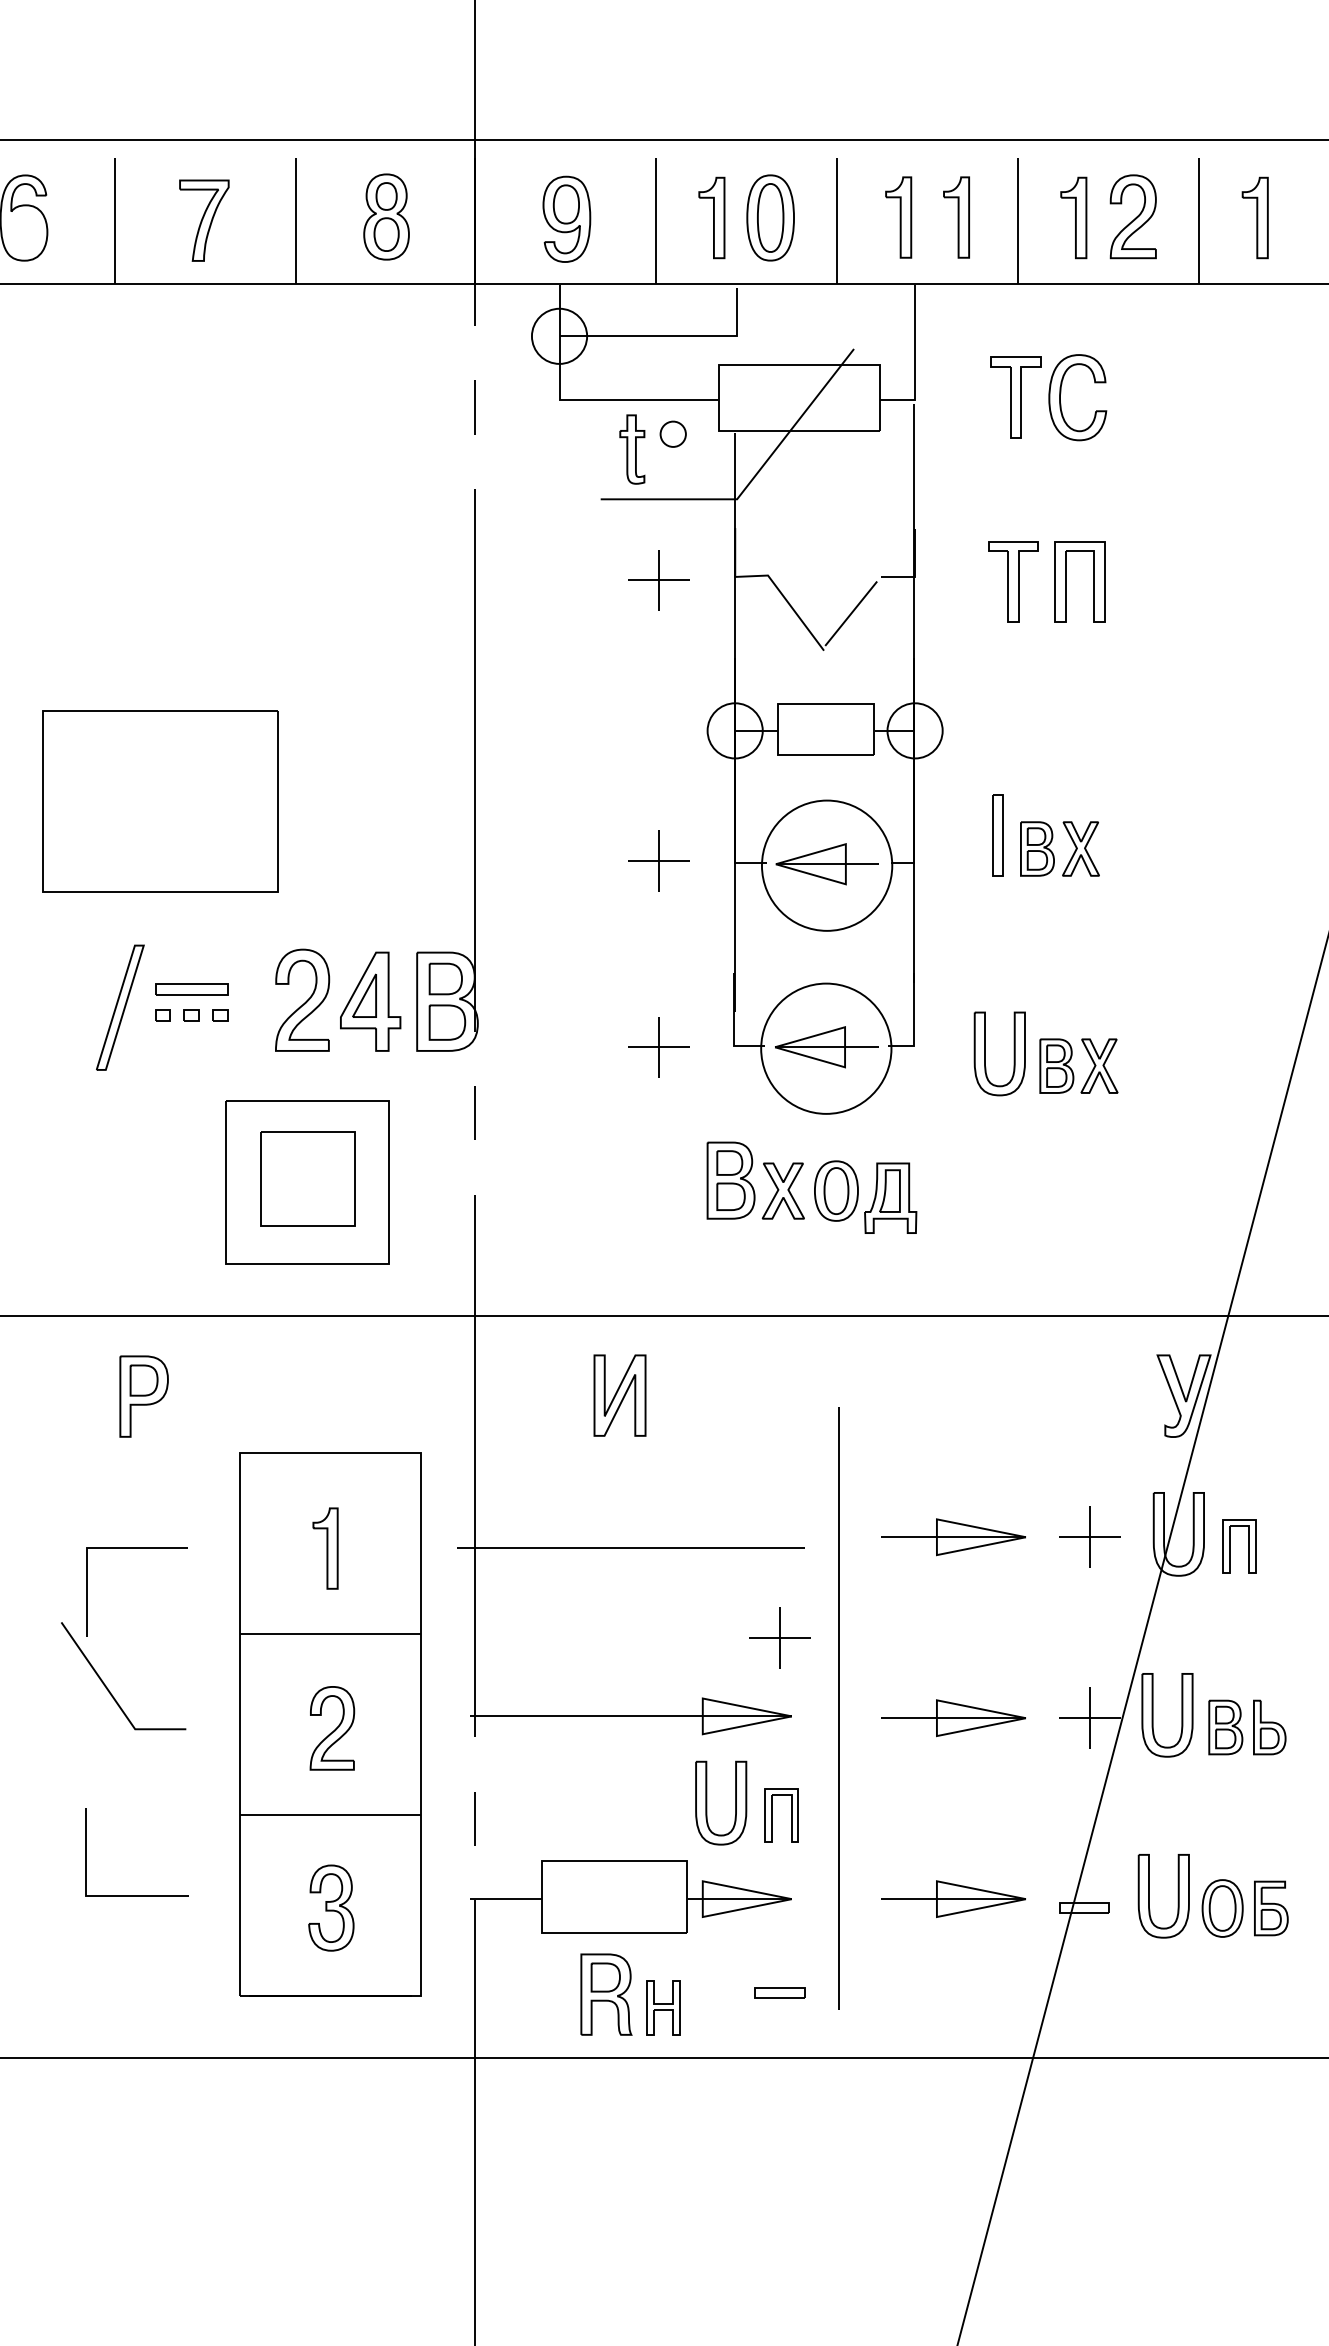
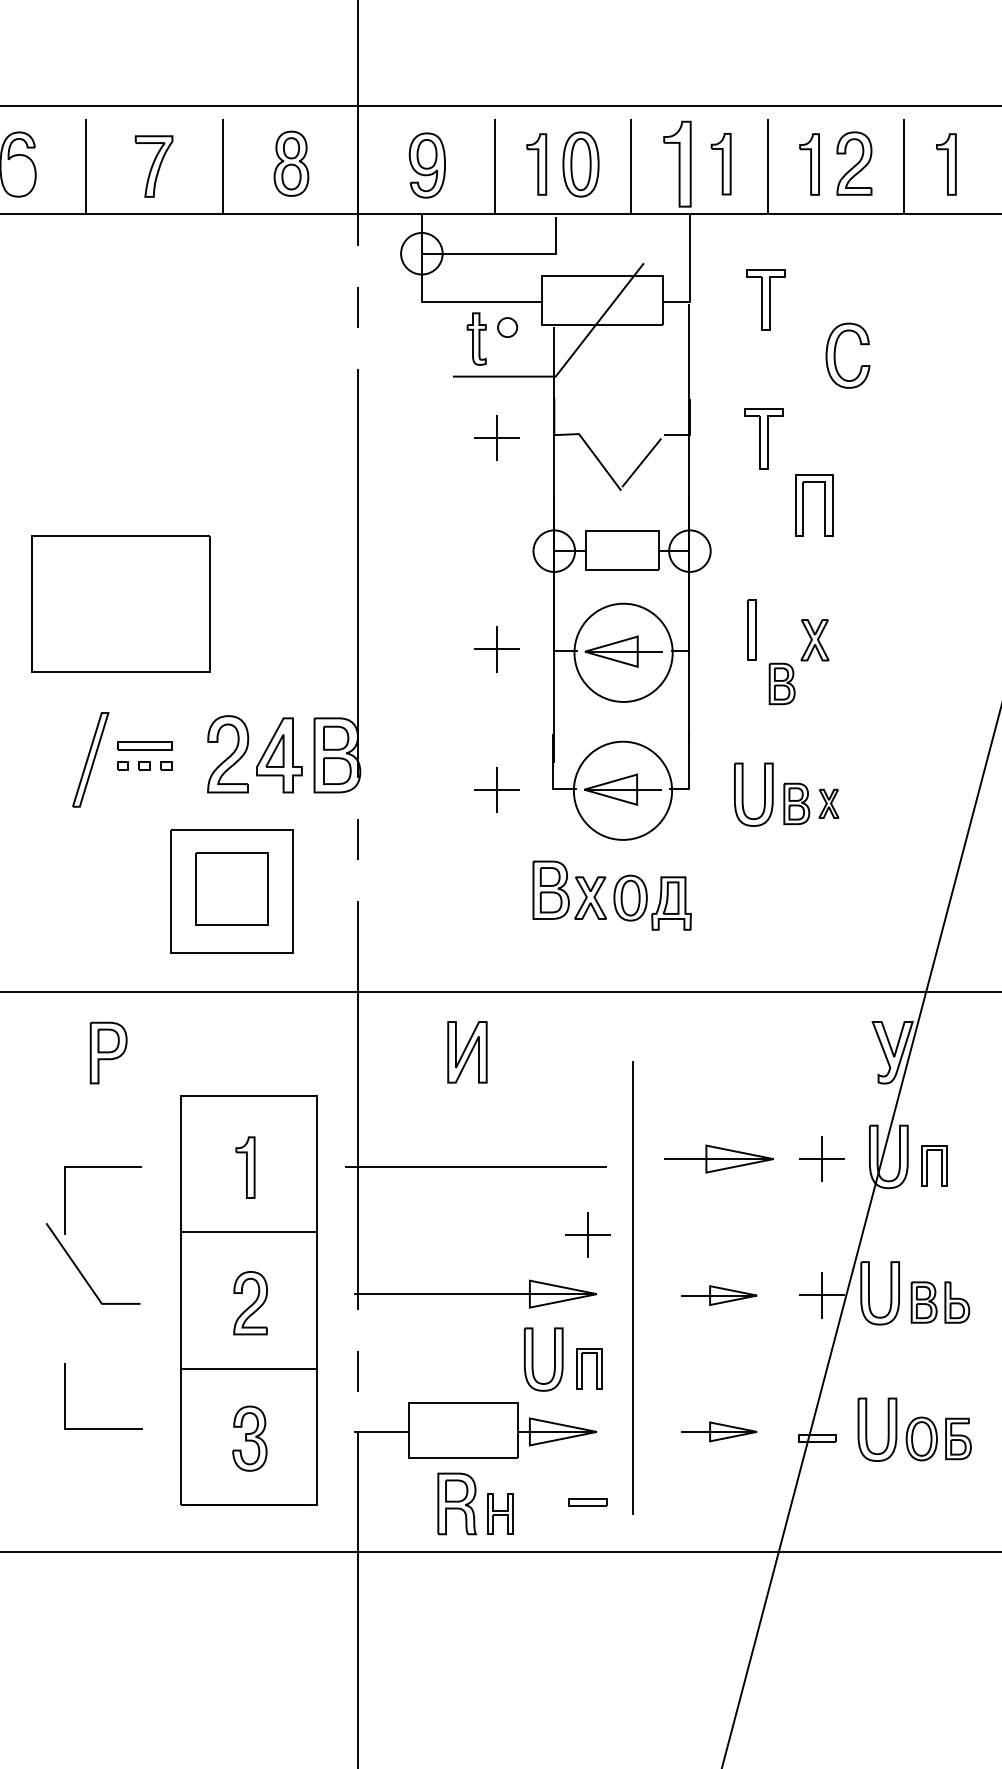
part: (898, 217) -> (677, 164), size x1.4
part: (1061, 393) -> (835, 352), moved
part: (1066, 581) -> (804, 504), moved
part: (1037, 848) -> (782, 683), moved
part: (1099, 1065) -> (828, 803), size x0.7
part: (953, 1718) -> (718, 1295), size x0.7
part: (953, 1898) -> (718, 1431), size x0.7

